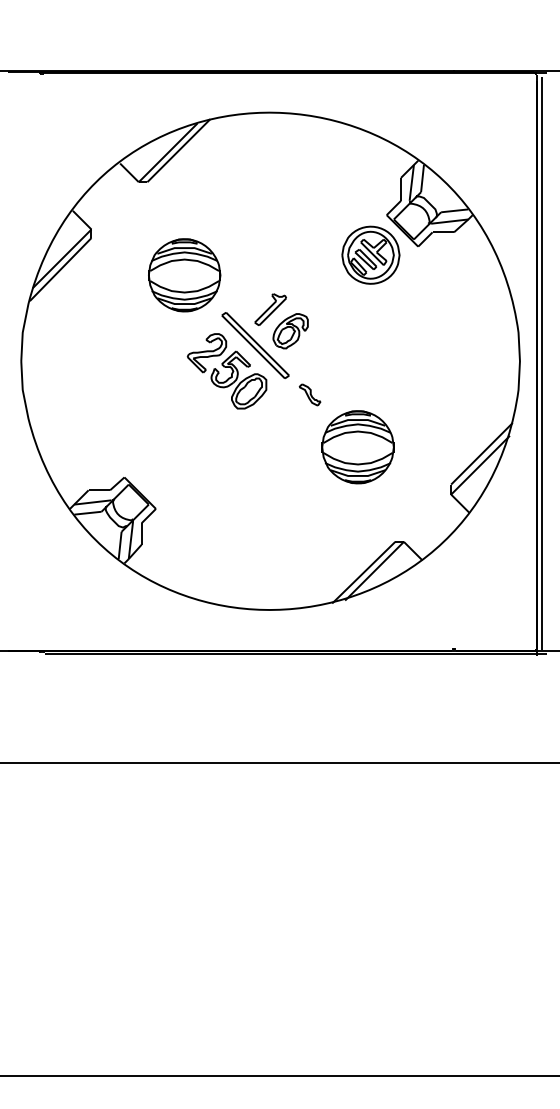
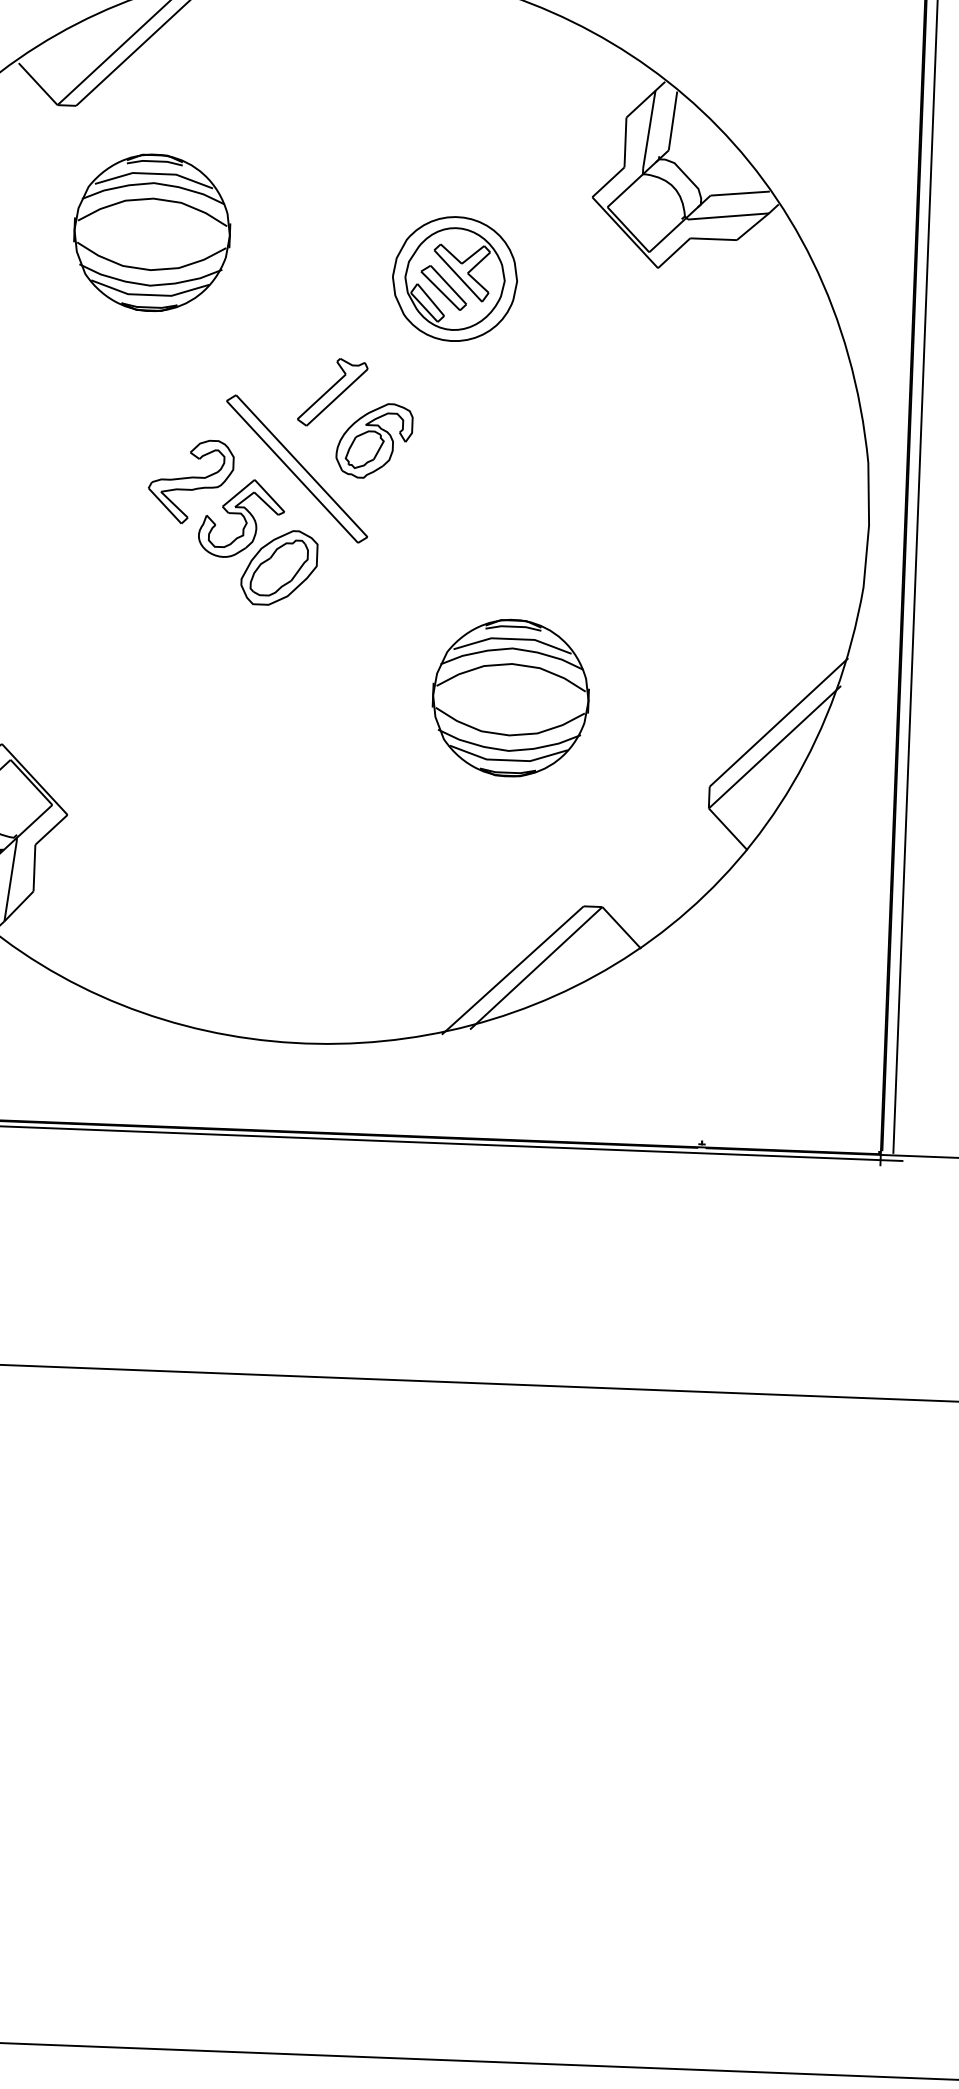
part: (370, 254) -> (454, 277), moved
part: (184, 275) -> (151, 233), moved
part: (309, 394) -> (409, 579), removed

